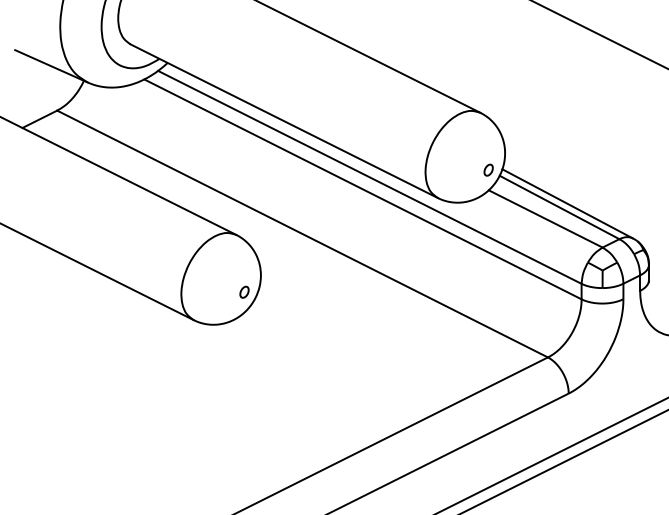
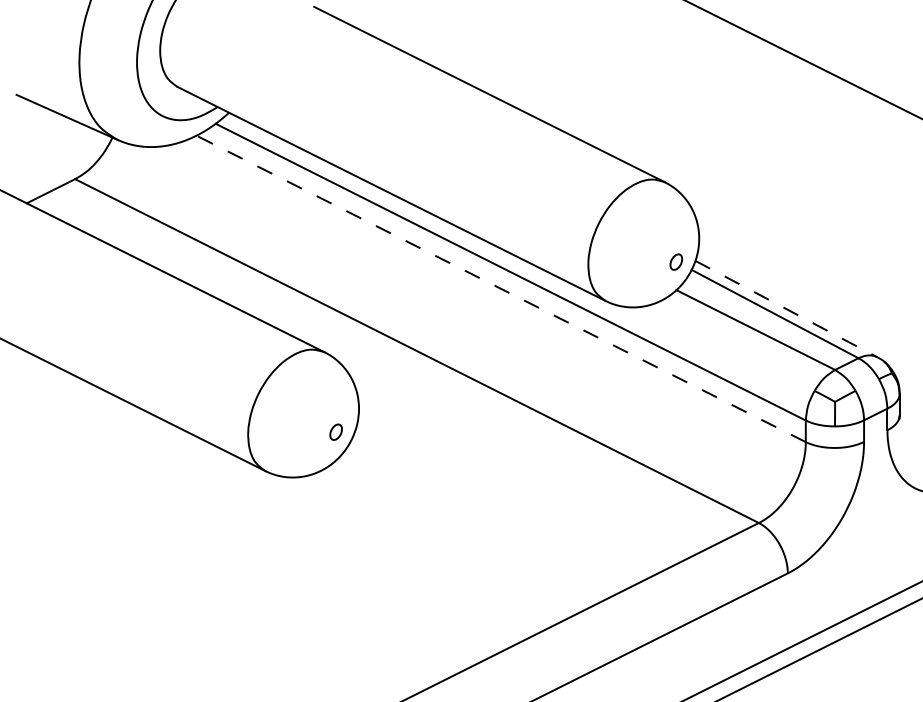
line: (362, 189) -> (500, 289), solid -> dashed
line: (567, 203) -> (786, 308), solid -> dashed

